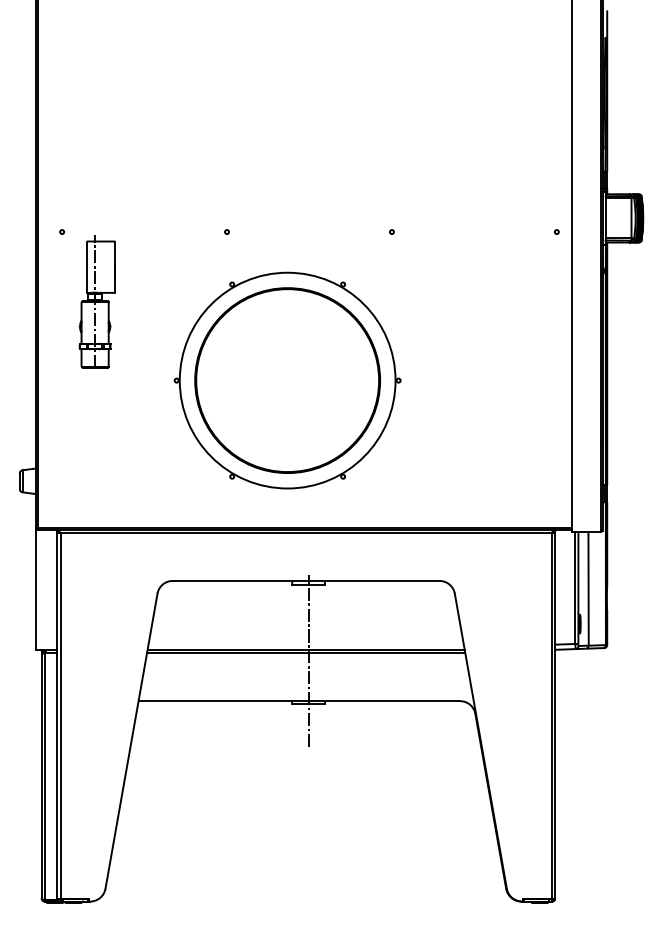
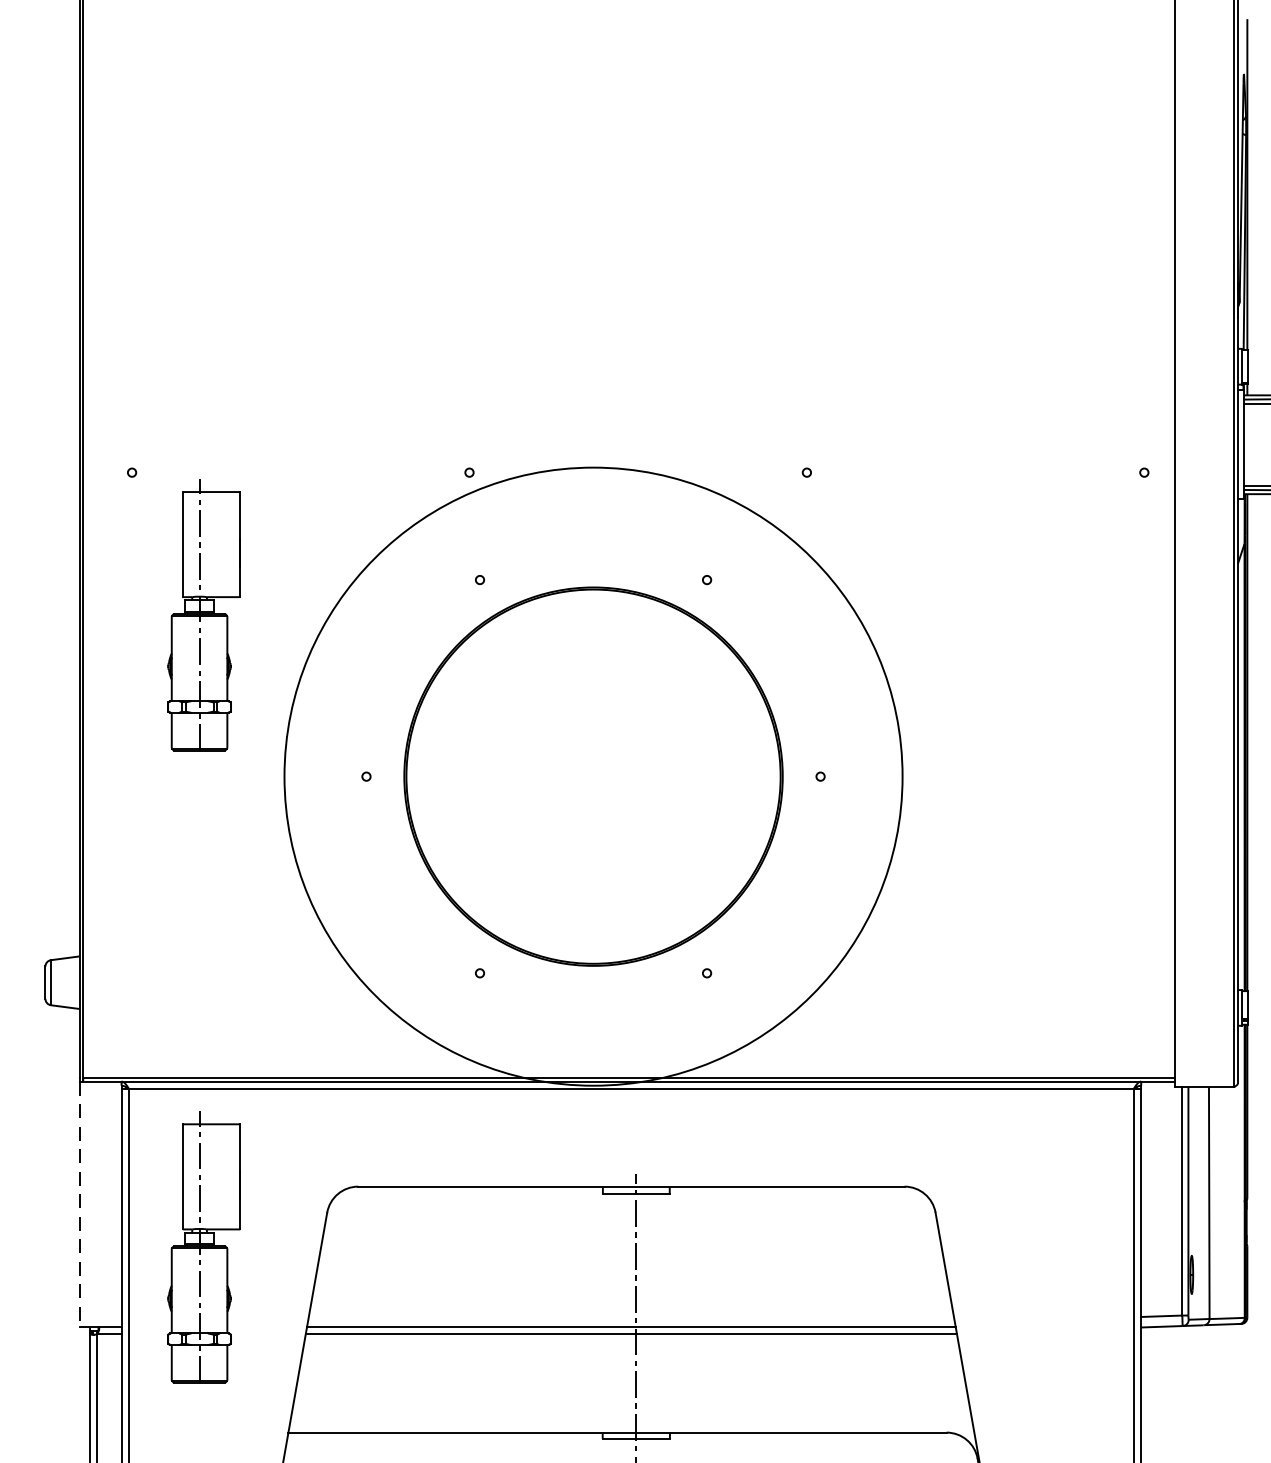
circle: (287, 380) -> (593, 776), size x1.4
line: (36, 590) -> (79, 1206), solid -> dashed
part: (96, 610) -> (202, 1247), added

